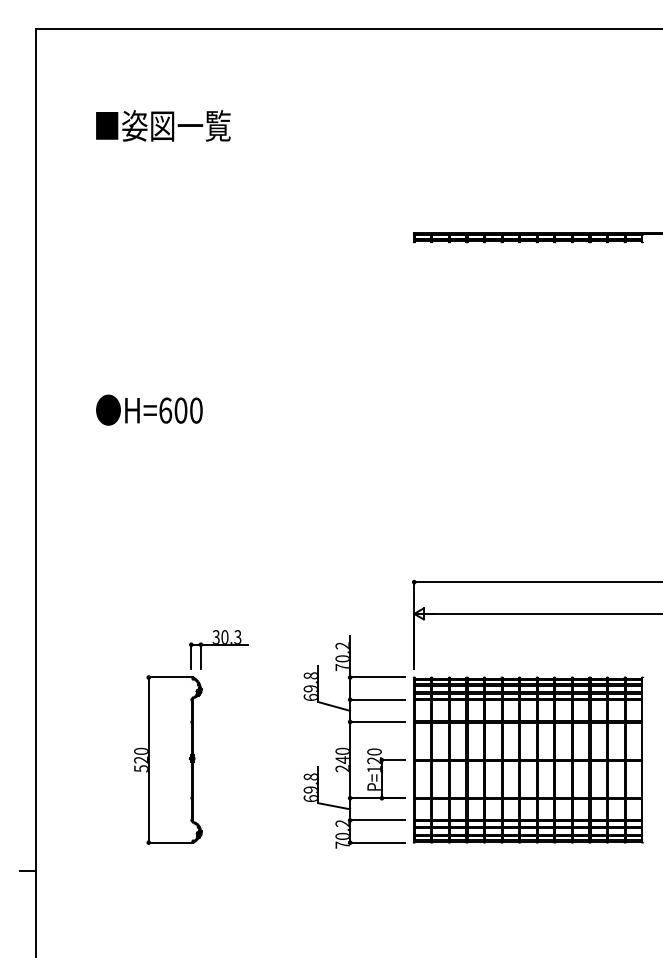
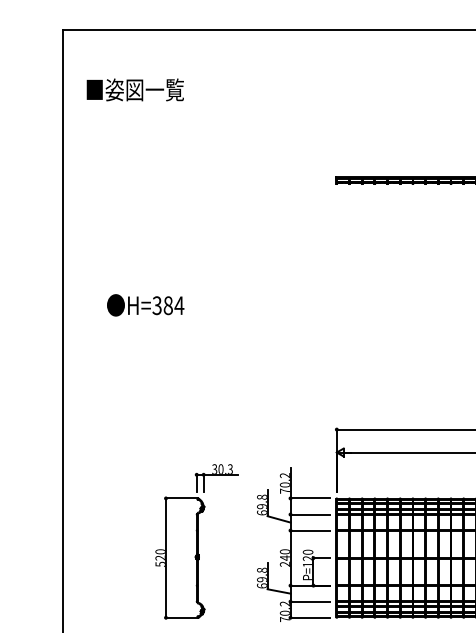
text: (163, 125) -> (135, 89), moved
text: (181, 410) -> (168, 305), H=600 -> H=384
part: (191, 737) -> (196, 541), moved

